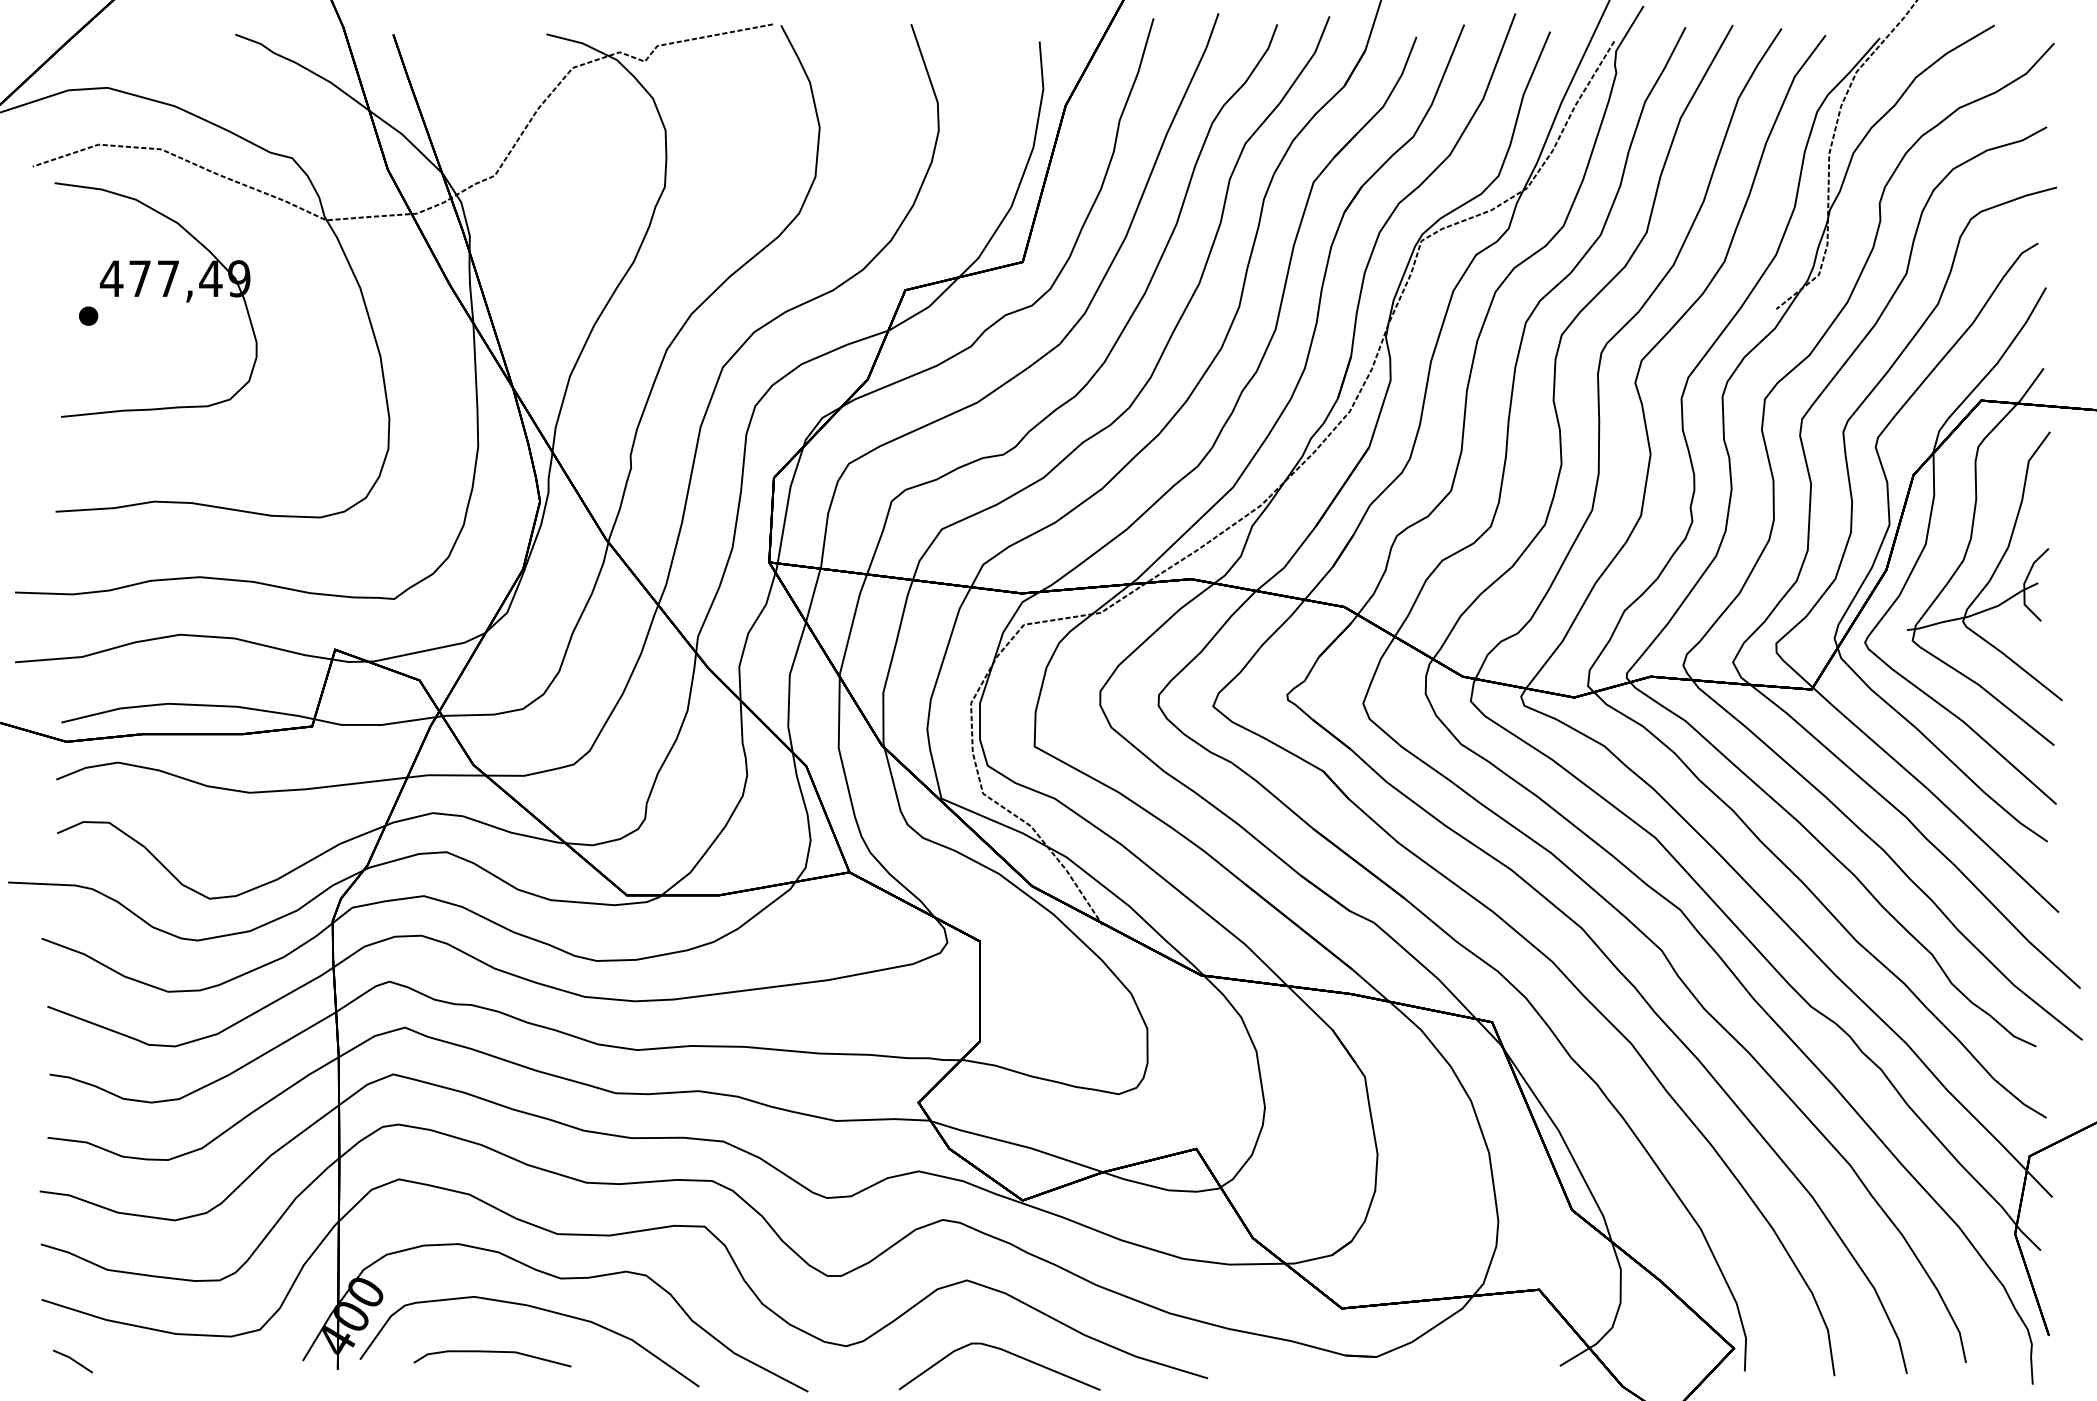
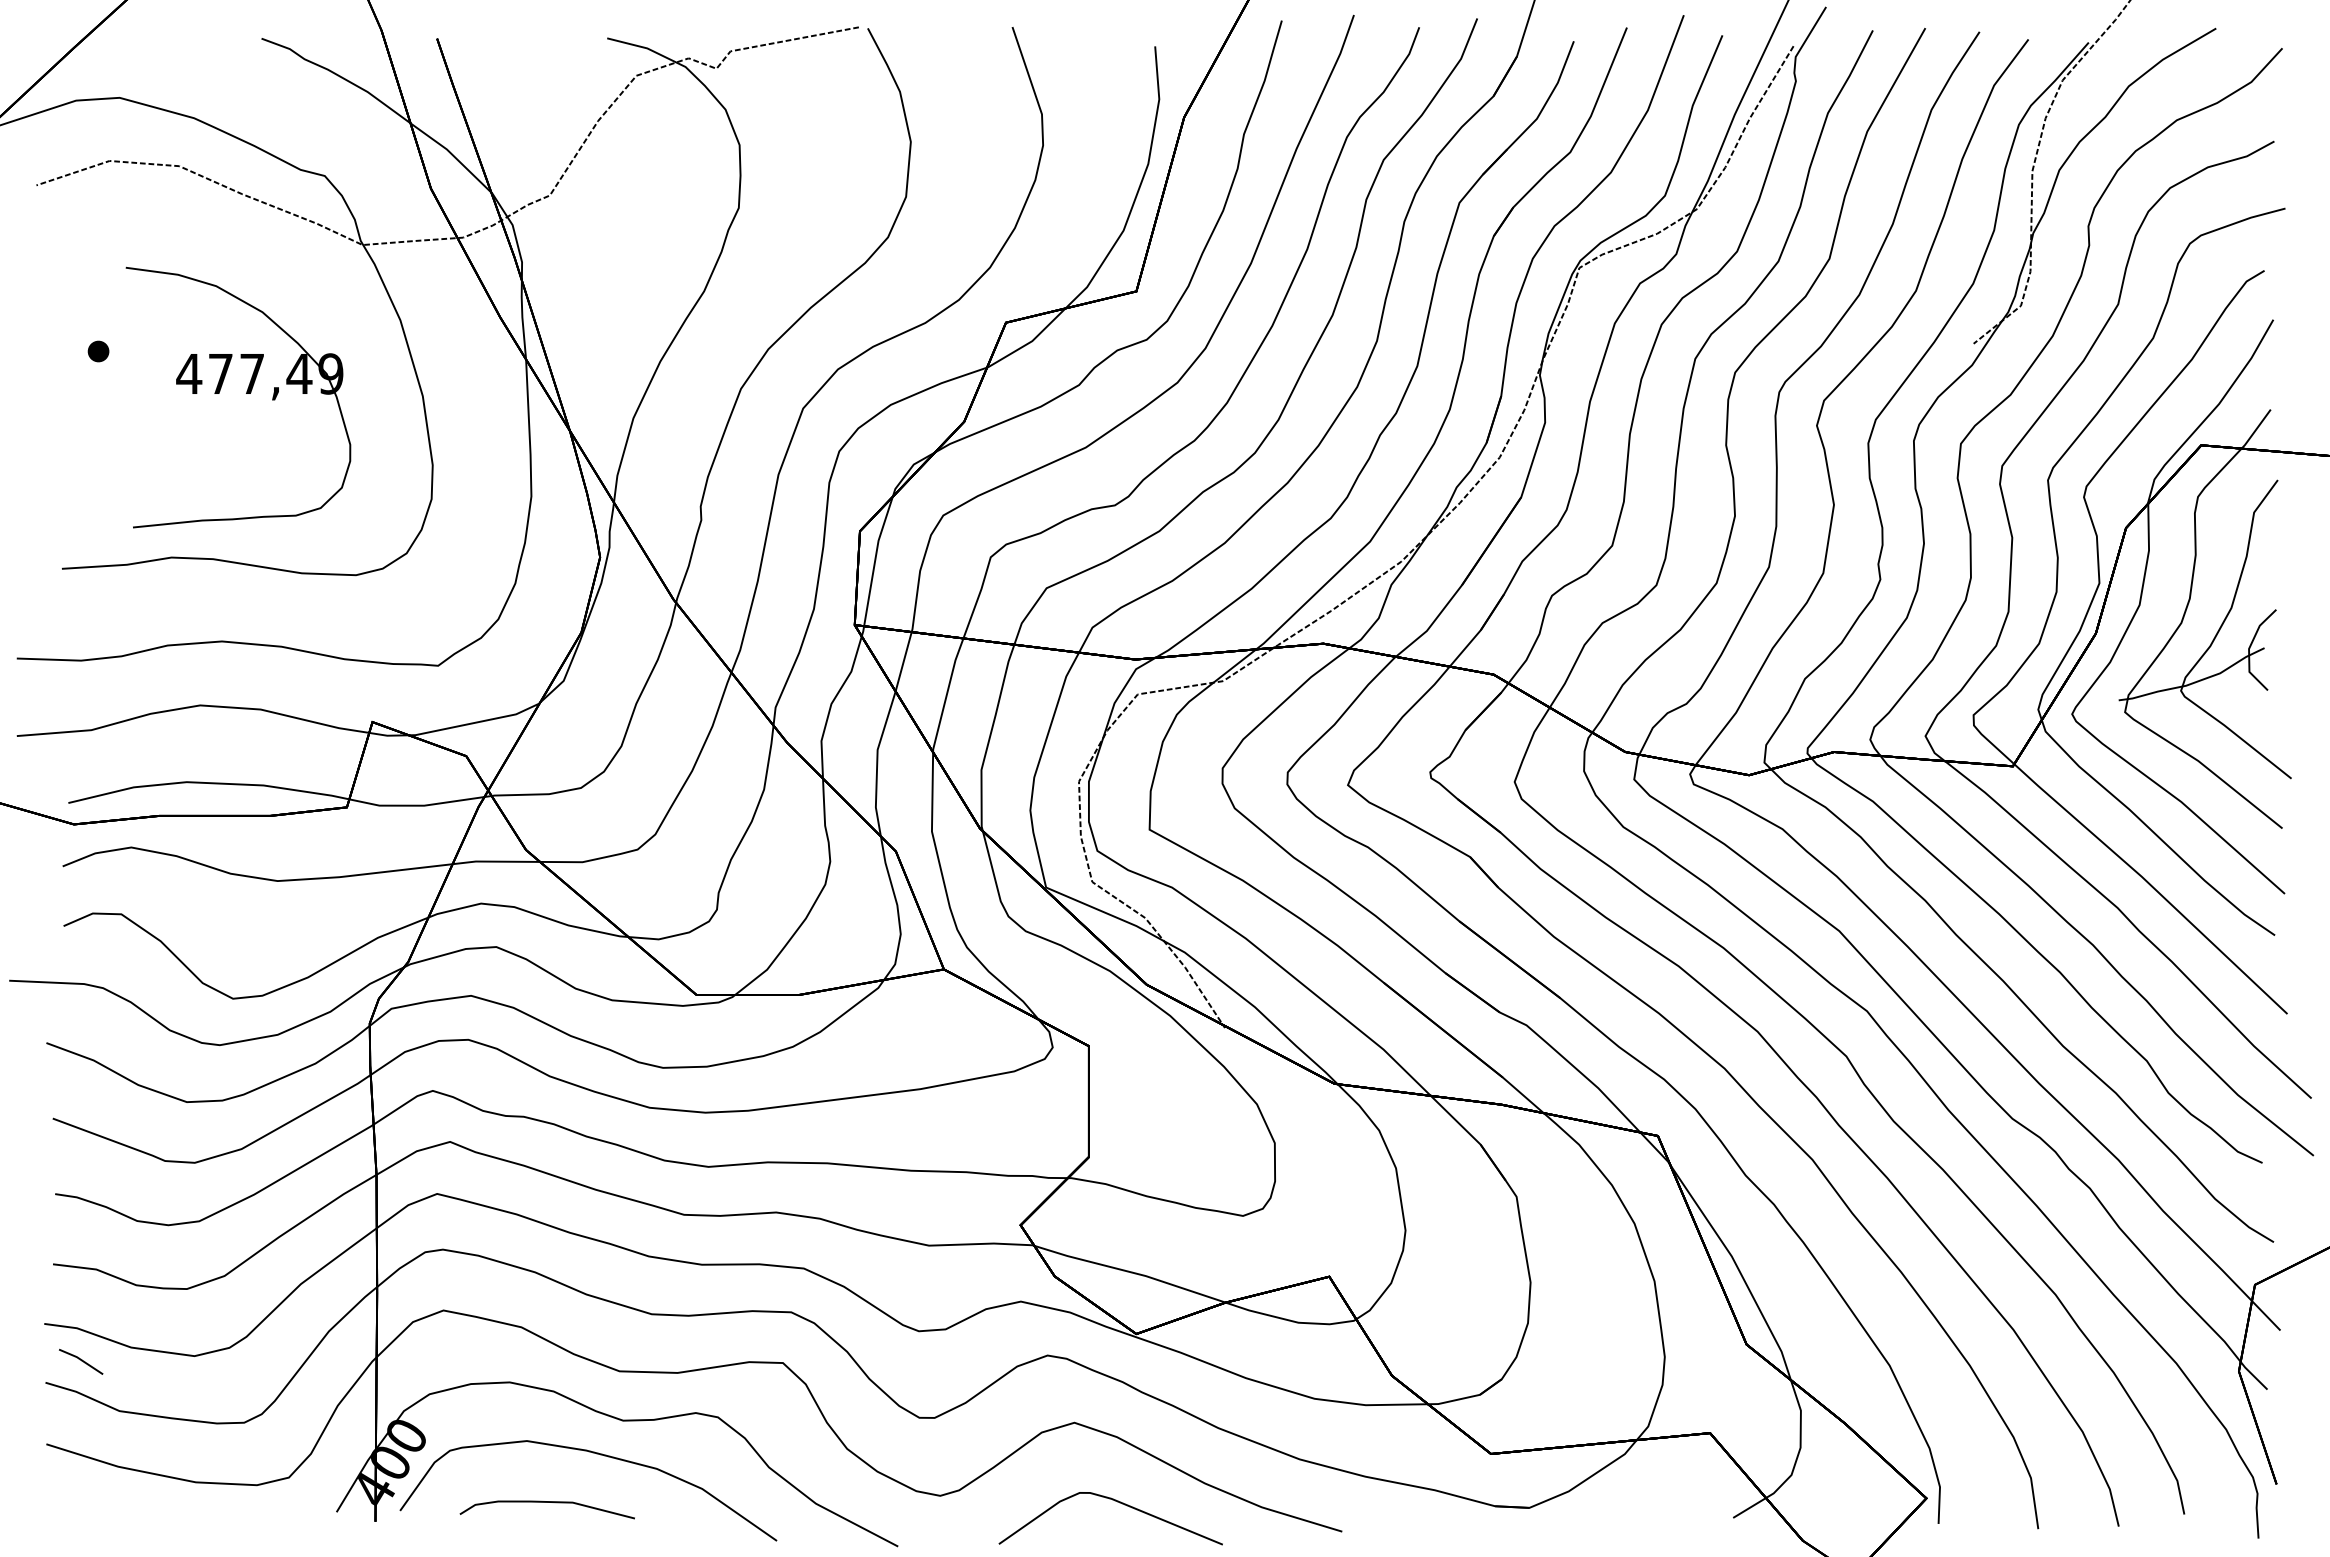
part: (163, 296) -> (246, 393), moved
line: (73, 1361) -> (81, 1361), moved

